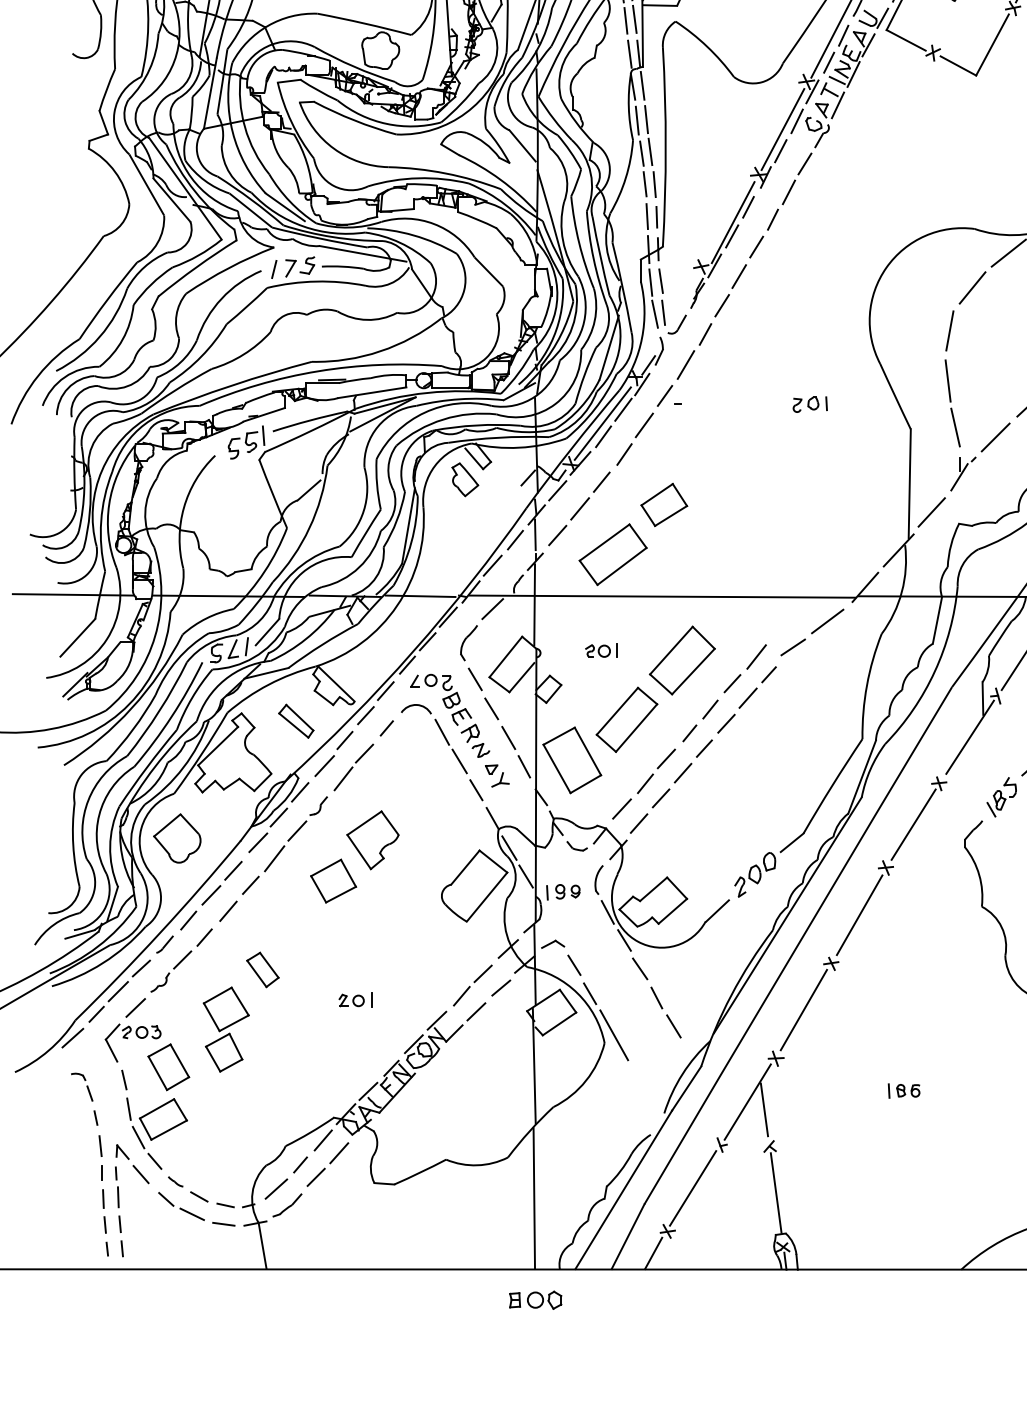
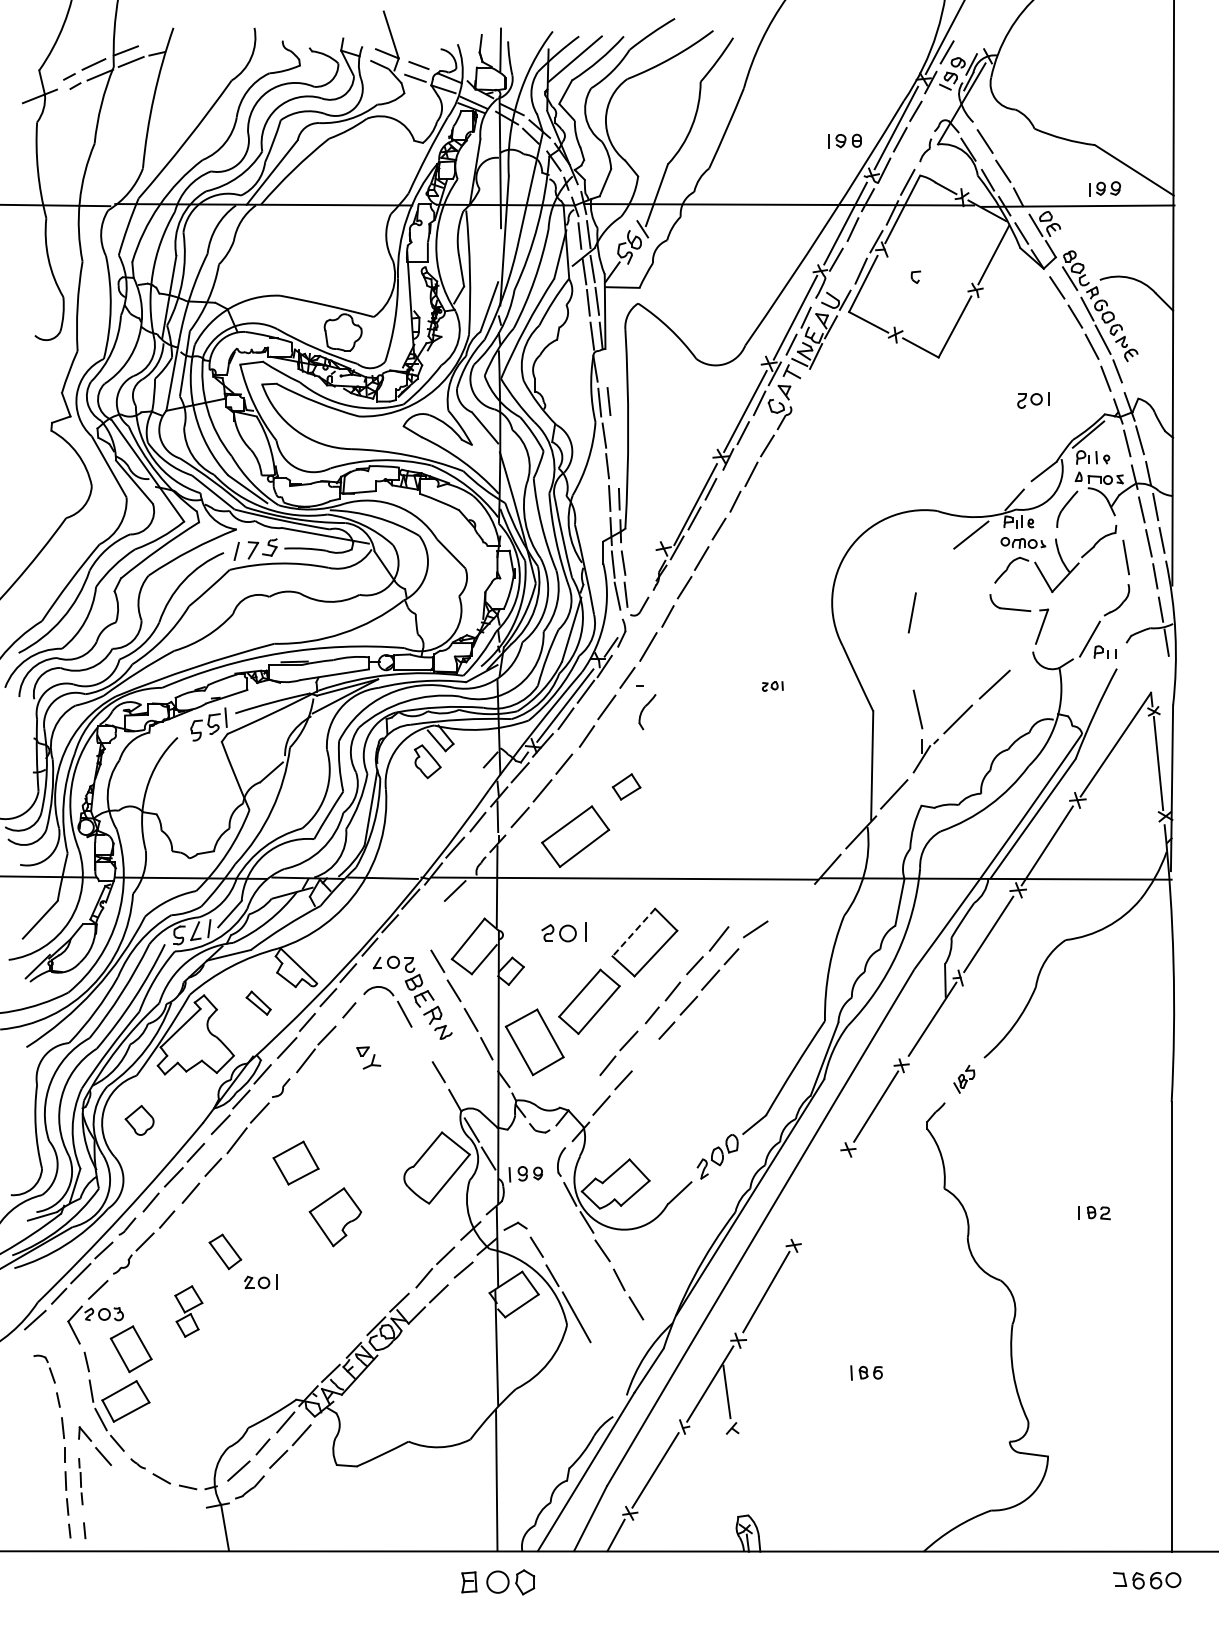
line: (642, 85) -> (604, 367), removed
line: (838, 105) -> (800, 387), removed
line: (650, 151) -> (612, 433), removed
line: (655, 184) -> (617, 466), removed
line: (972, 287) -> (934, 569), removed
line: (948, 380) -> (910, 662), removed
part: (810, 404) -> (772, 686), size x0.6
part: (664, 504) -> (626, 786), size x0.6
line: (827, 621) -> (789, 903), removed
part: (469, 643) -> (647, 712), moved
part: (601, 650) -> (563, 932), size x1.4
line: (671, 650) -> (633, 932), solid -> dashed
part: (296, 720) -> (258, 1002), size x0.7
line: (460, 761) -> (422, 1043), removed
line: (683, 772) -> (645, 1054), removed
part: (497, 775) -> (368, 1057), moved
part: (1002, 797) -> (964, 1079), size x0.7
line: (622, 808) -> (584, 1090), removed
part: (177, 838) -> (139, 1120), size x0.6
part: (373, 840) -> (335, 1217), moved
line: (859, 915) -> (821, 1197), removed
part: (355, 999) -> (260, 1281), moved
part: (226, 1029) -> (188, 1311), size x0.6
line: (776, 1192) -> (738, 1474), removed
part: (118, 1199) -> (80, 1481), size x0.7
part: (196, 1208) -> (158, 1490), removed
part: (535, 1299) -> (497, 1581), size x1.4

